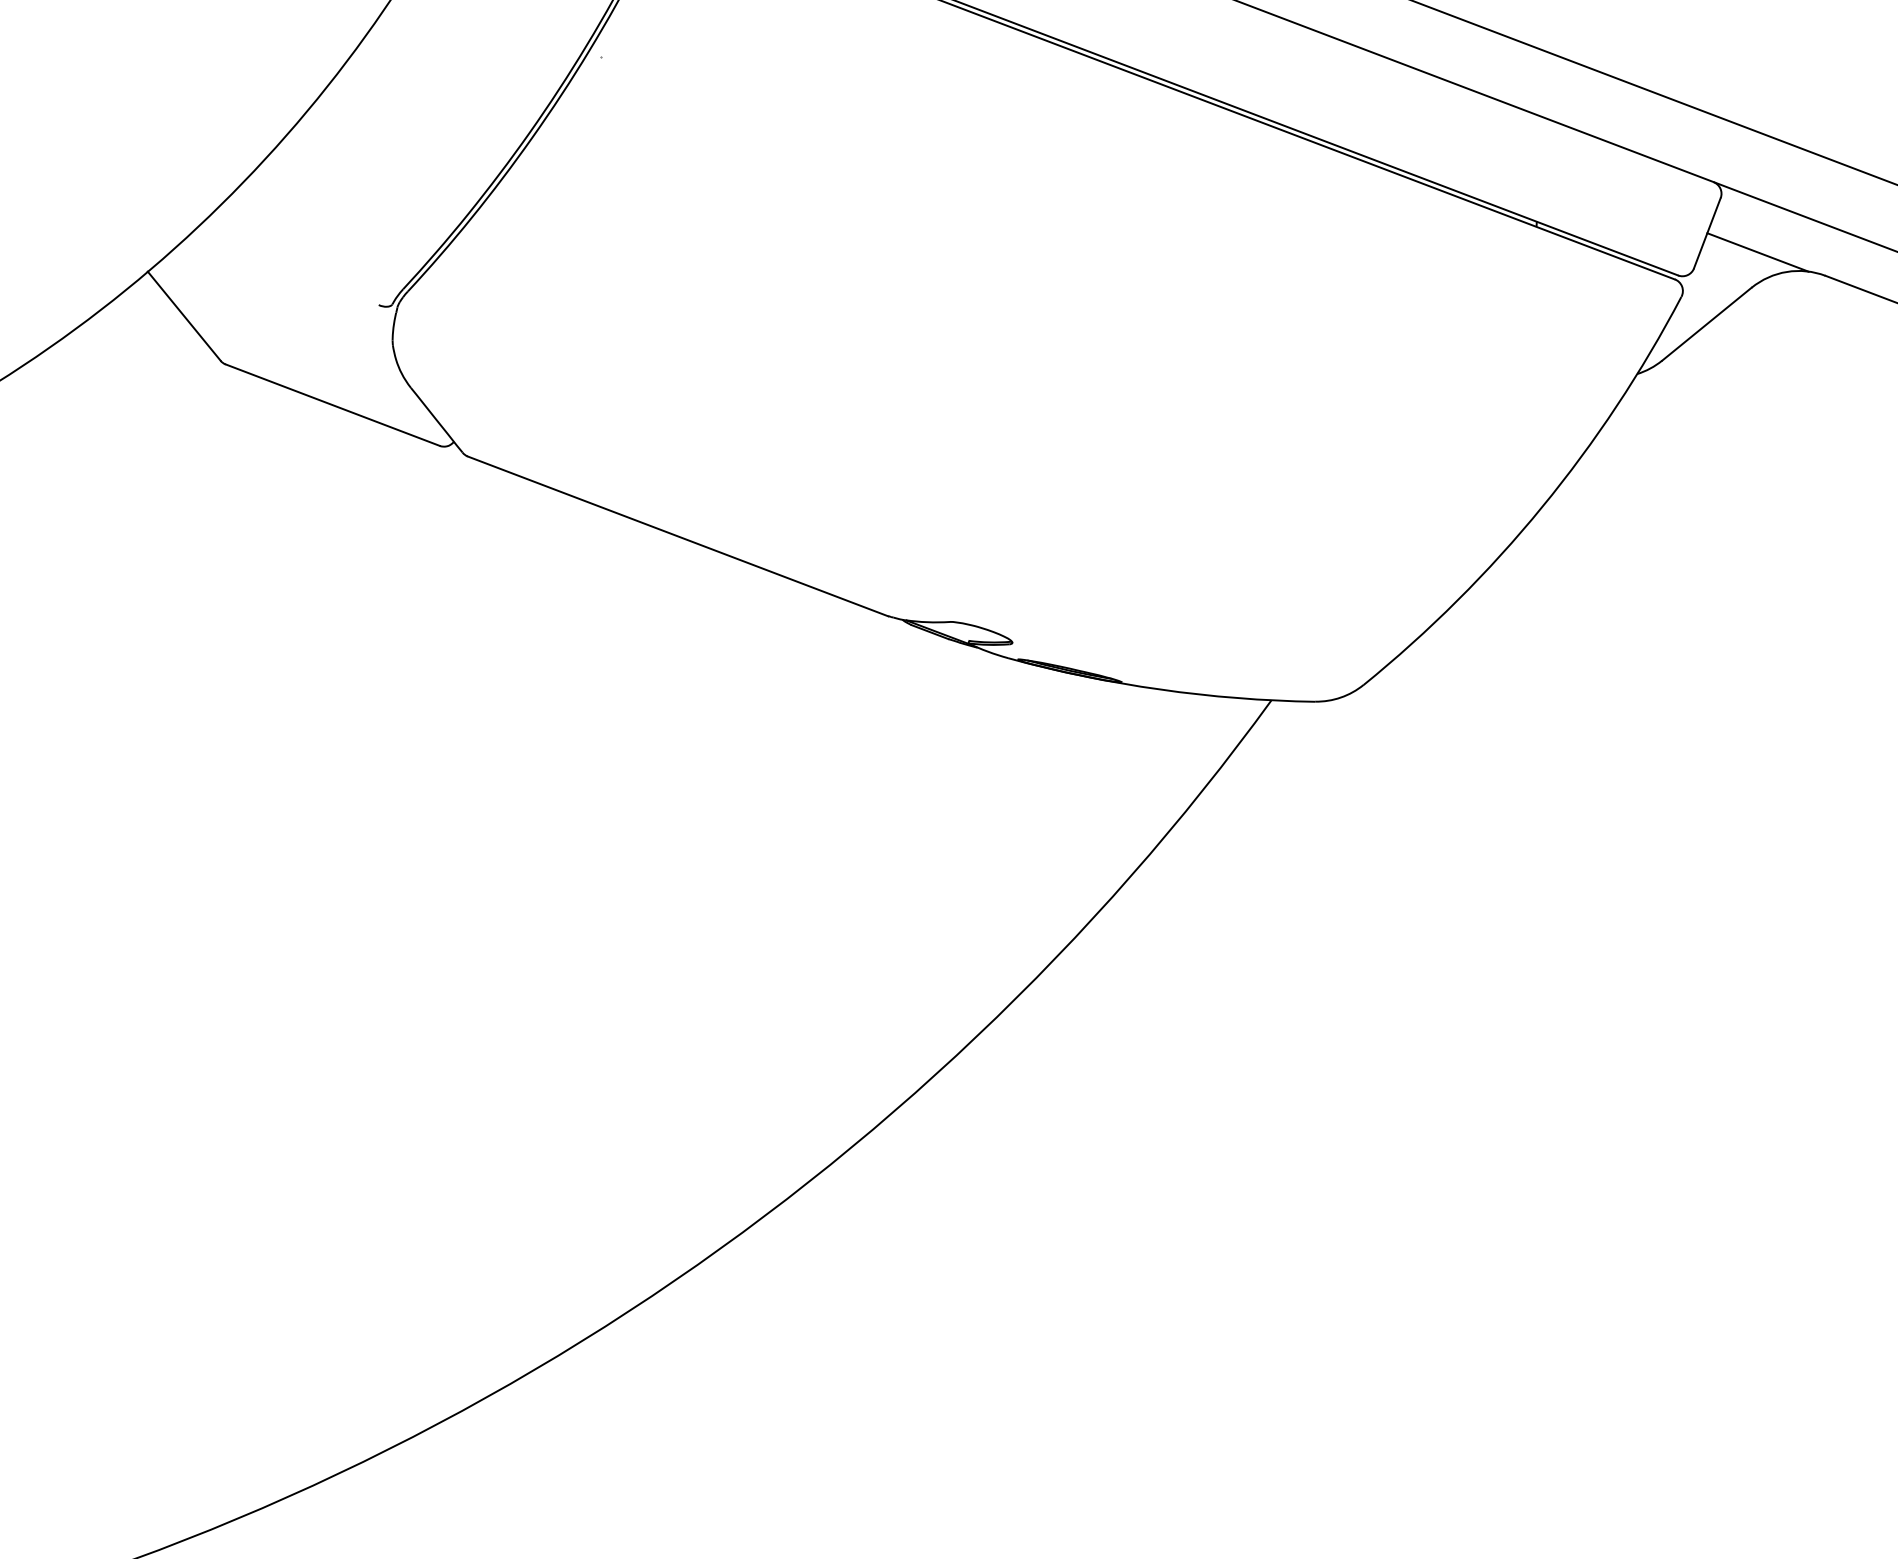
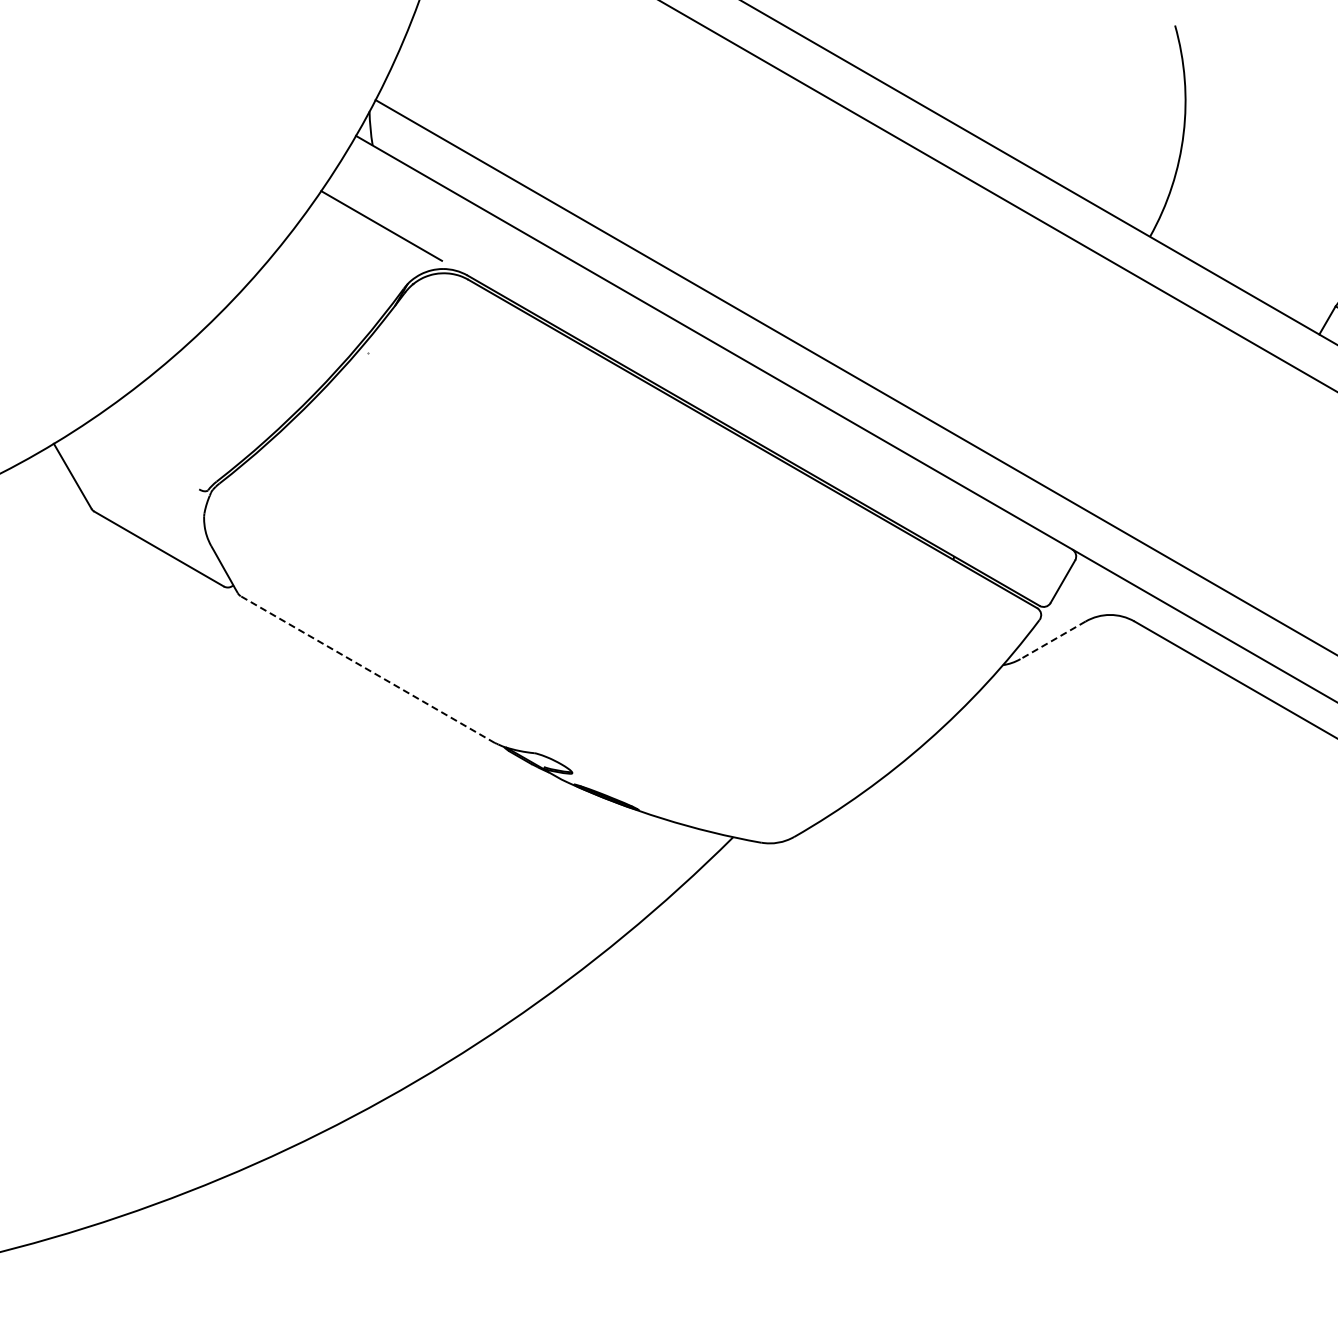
line: (1758, 252) -> (1093, 599), removed
line: (1707, 324) -> (1053, 640), solid -> dashed
line: (677, 536) -> (367, 669), solid -> dashed

